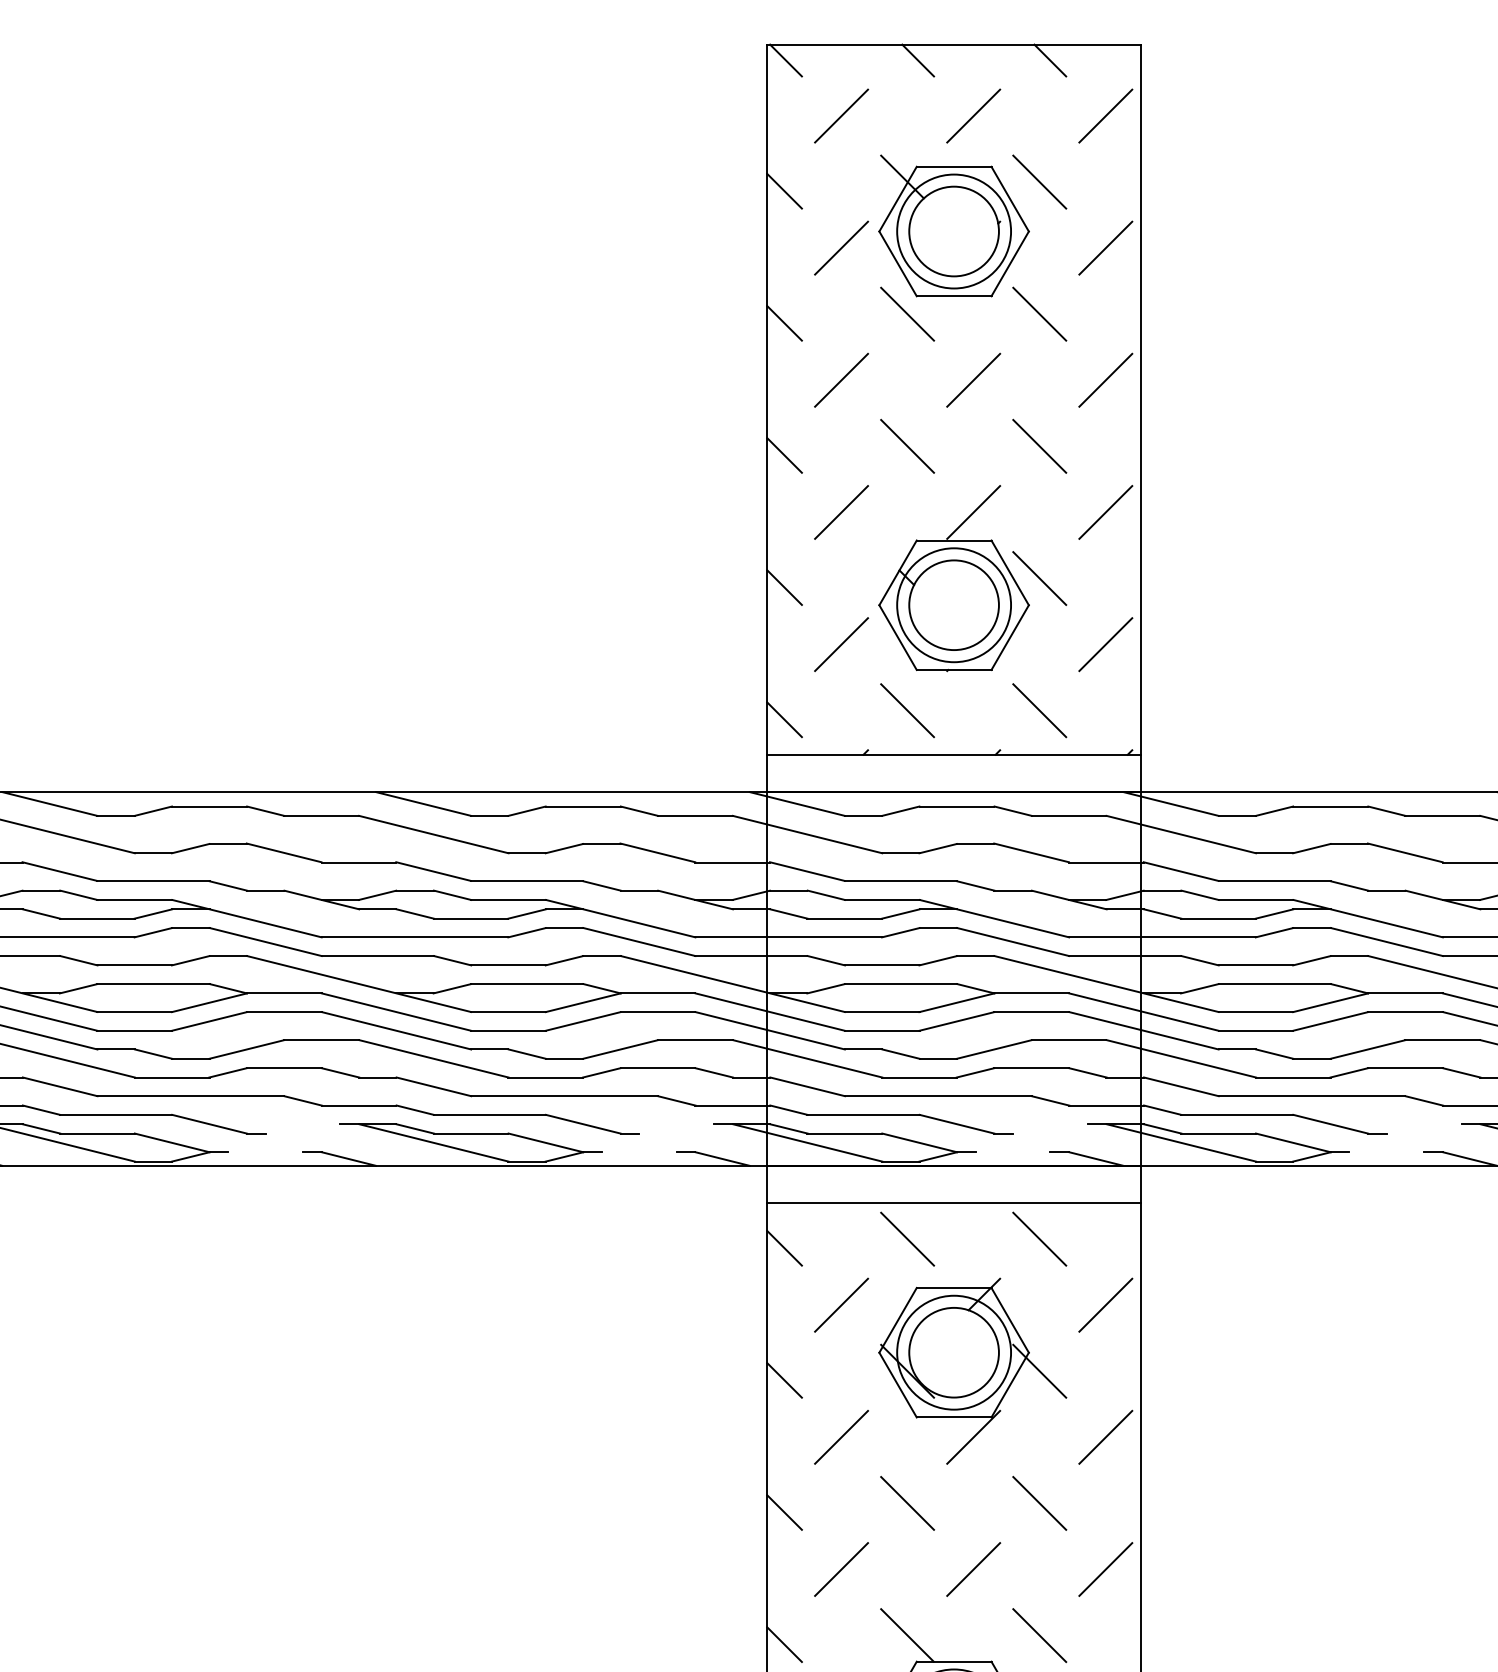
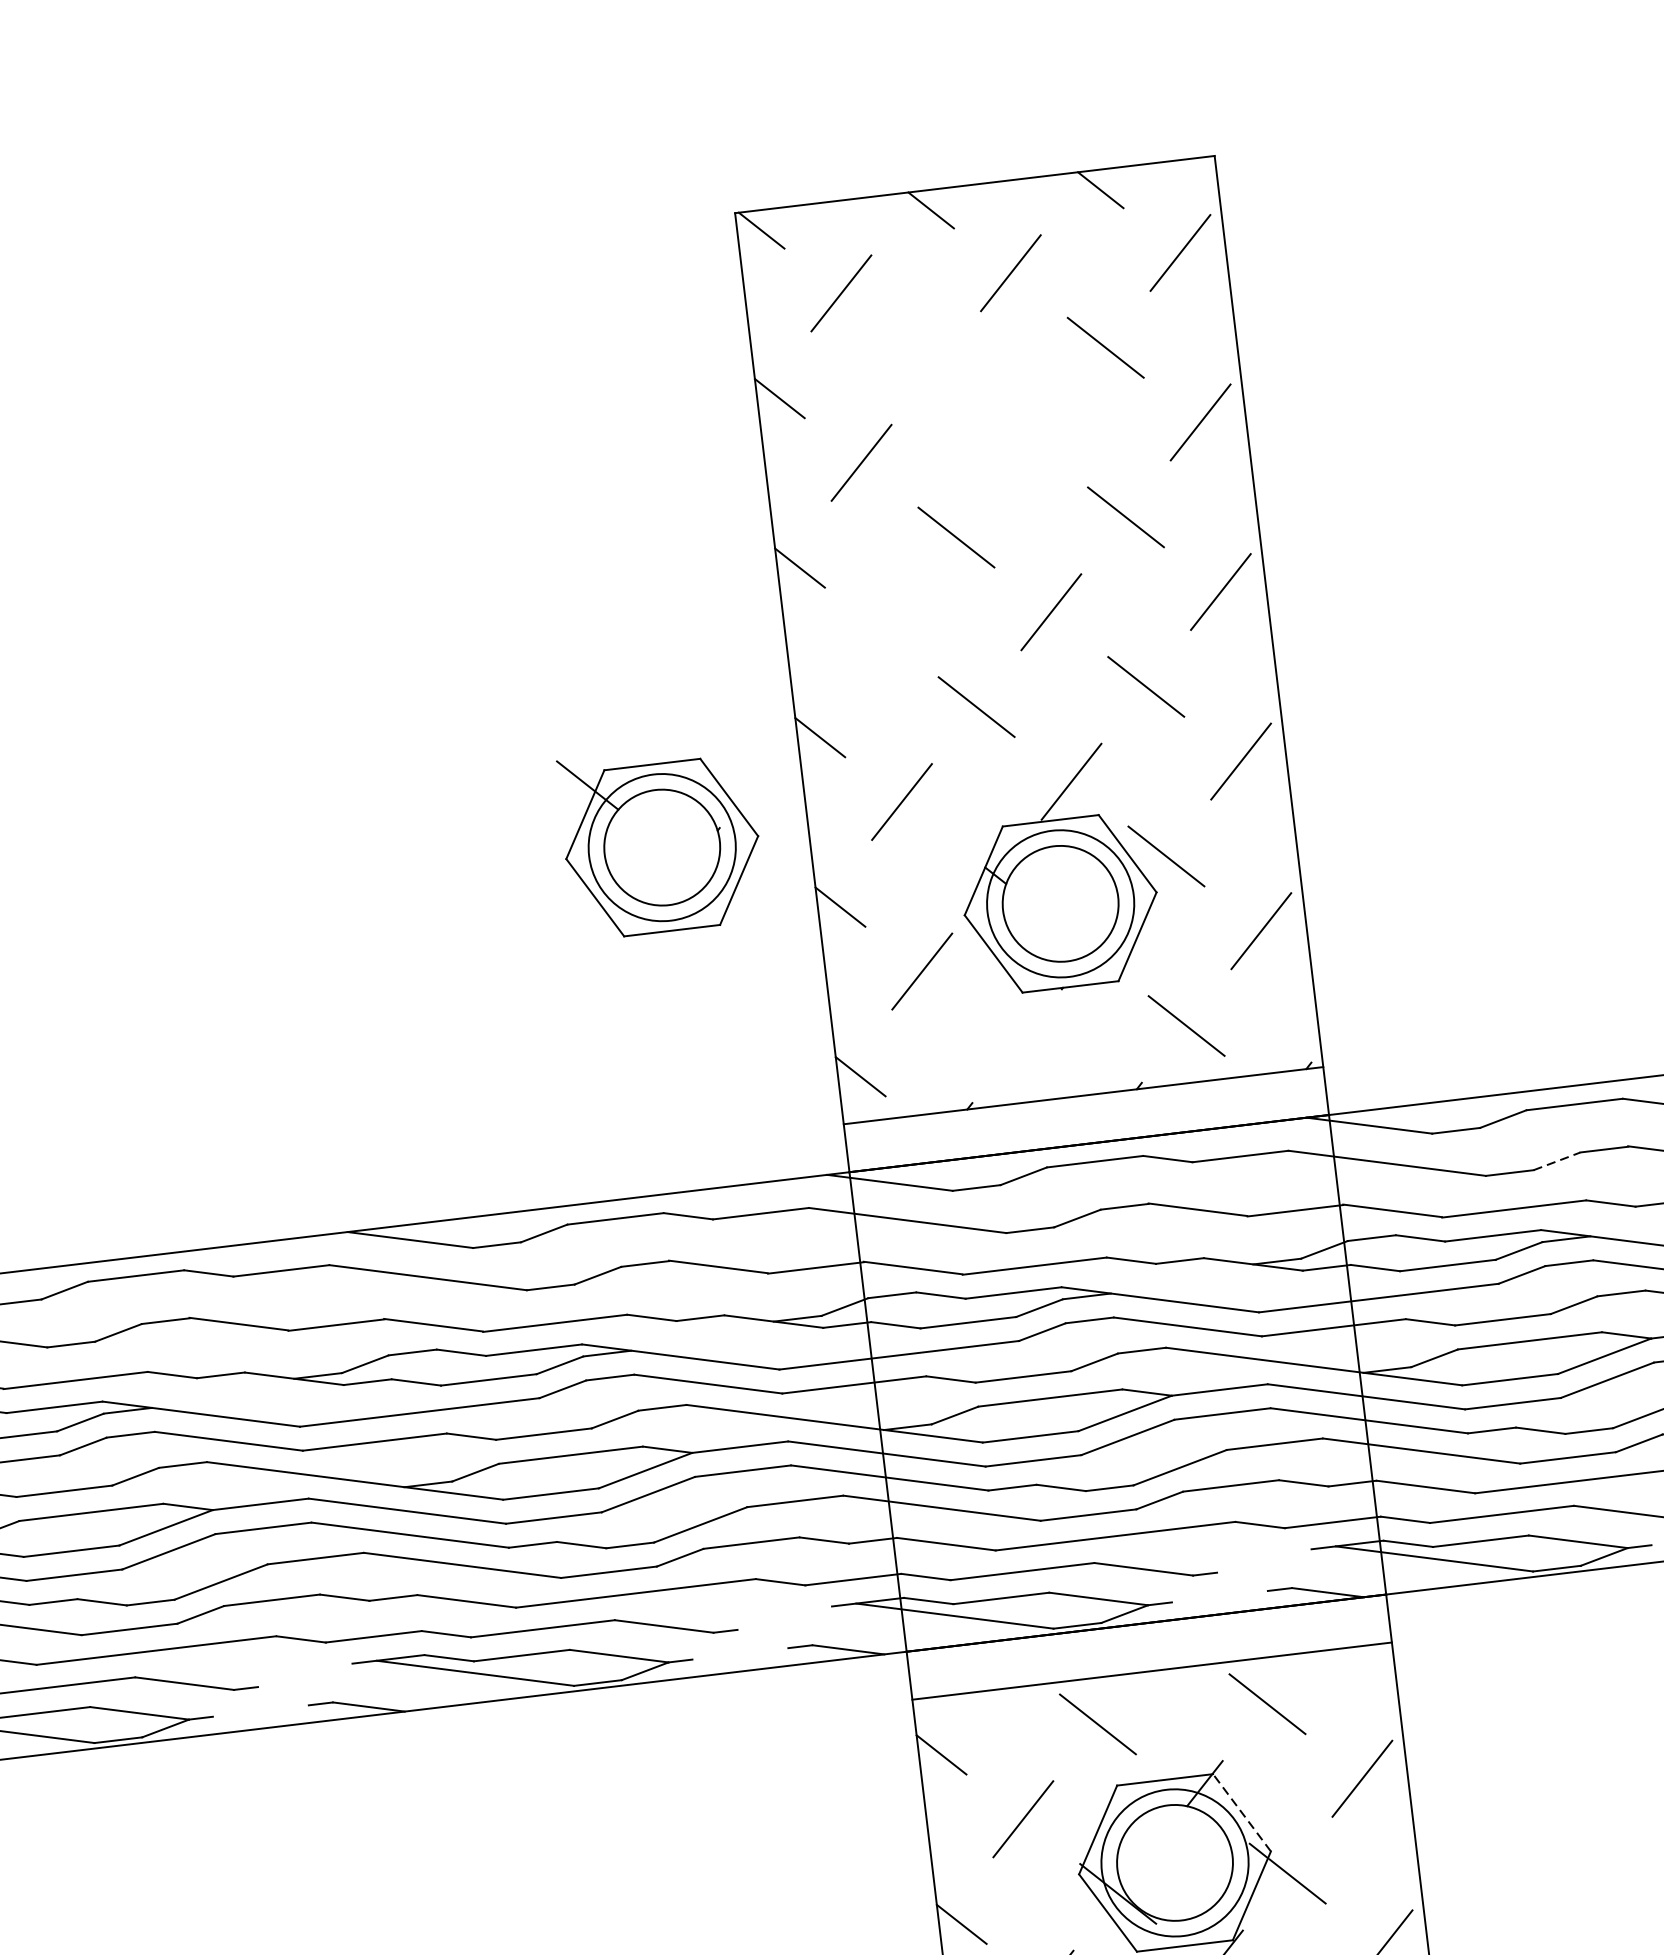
part: (953, 225) -> (660, 839), moved
line: (841, 379) -> (881, 631), removed
line: (907, 710) -> (1016, 1046), removed
line: (1312, 848) -> (1557, 1161), solid -> dashed
line: (1009, 1319) -> (1241, 1811), solid -> dashed

